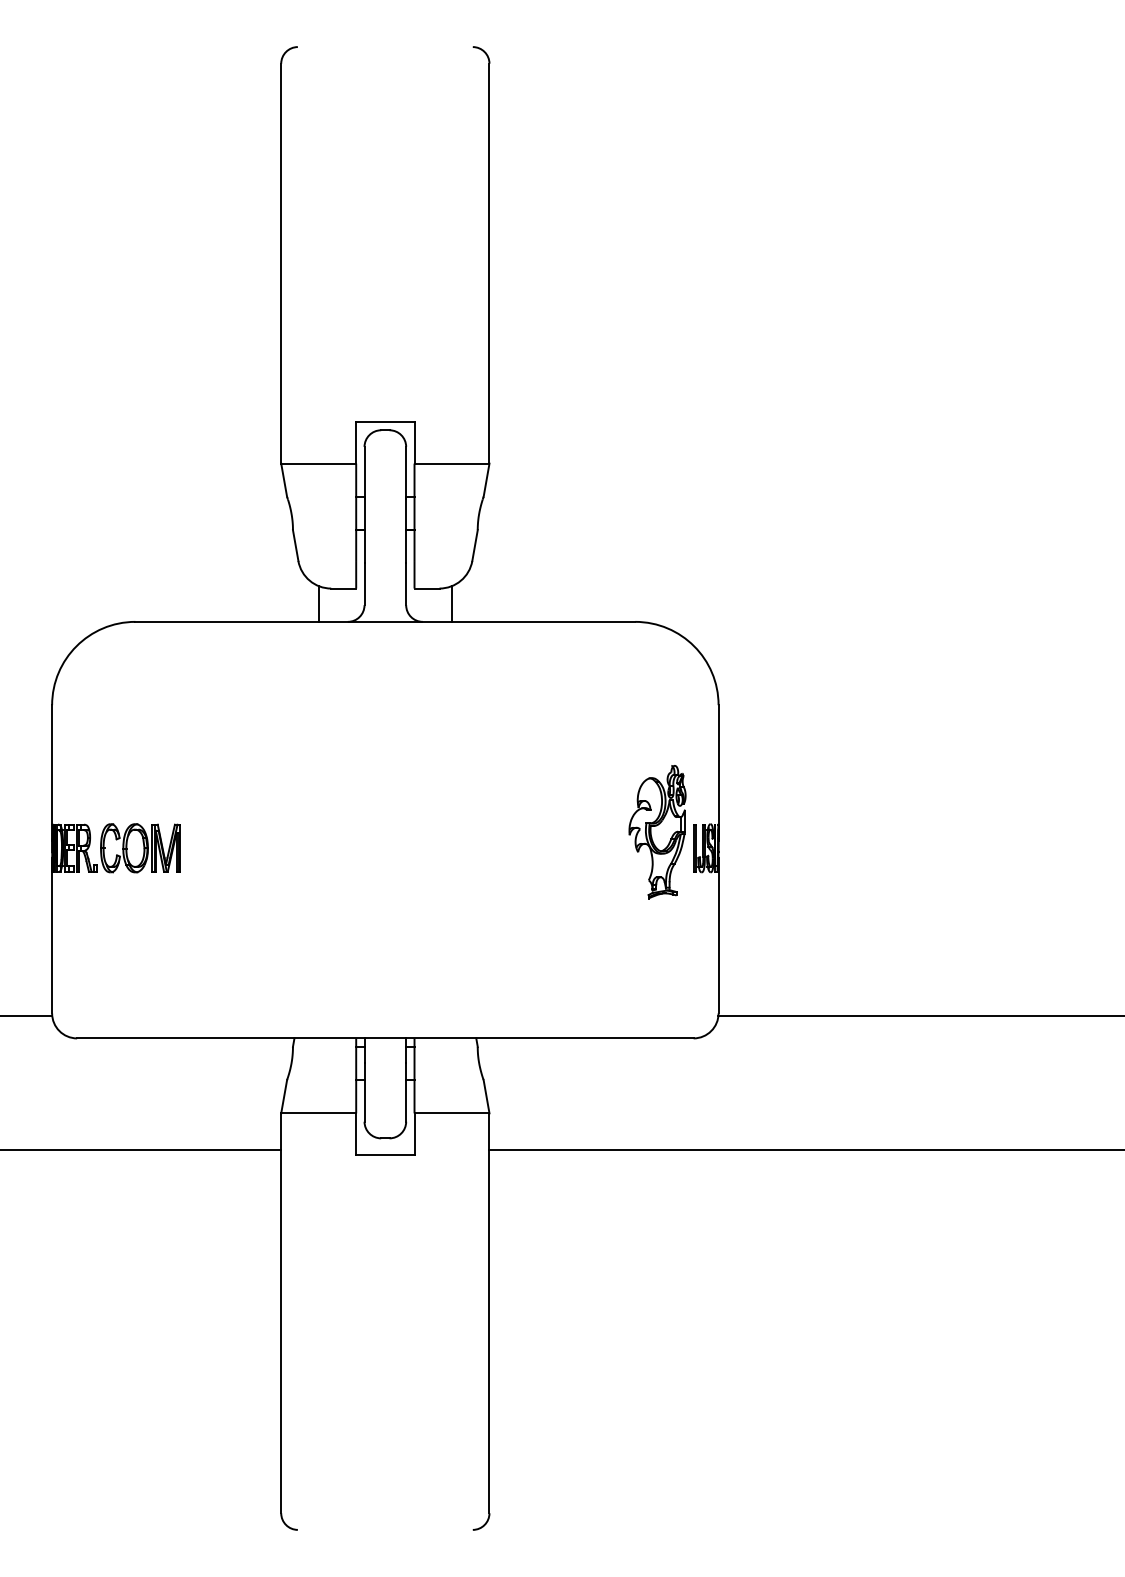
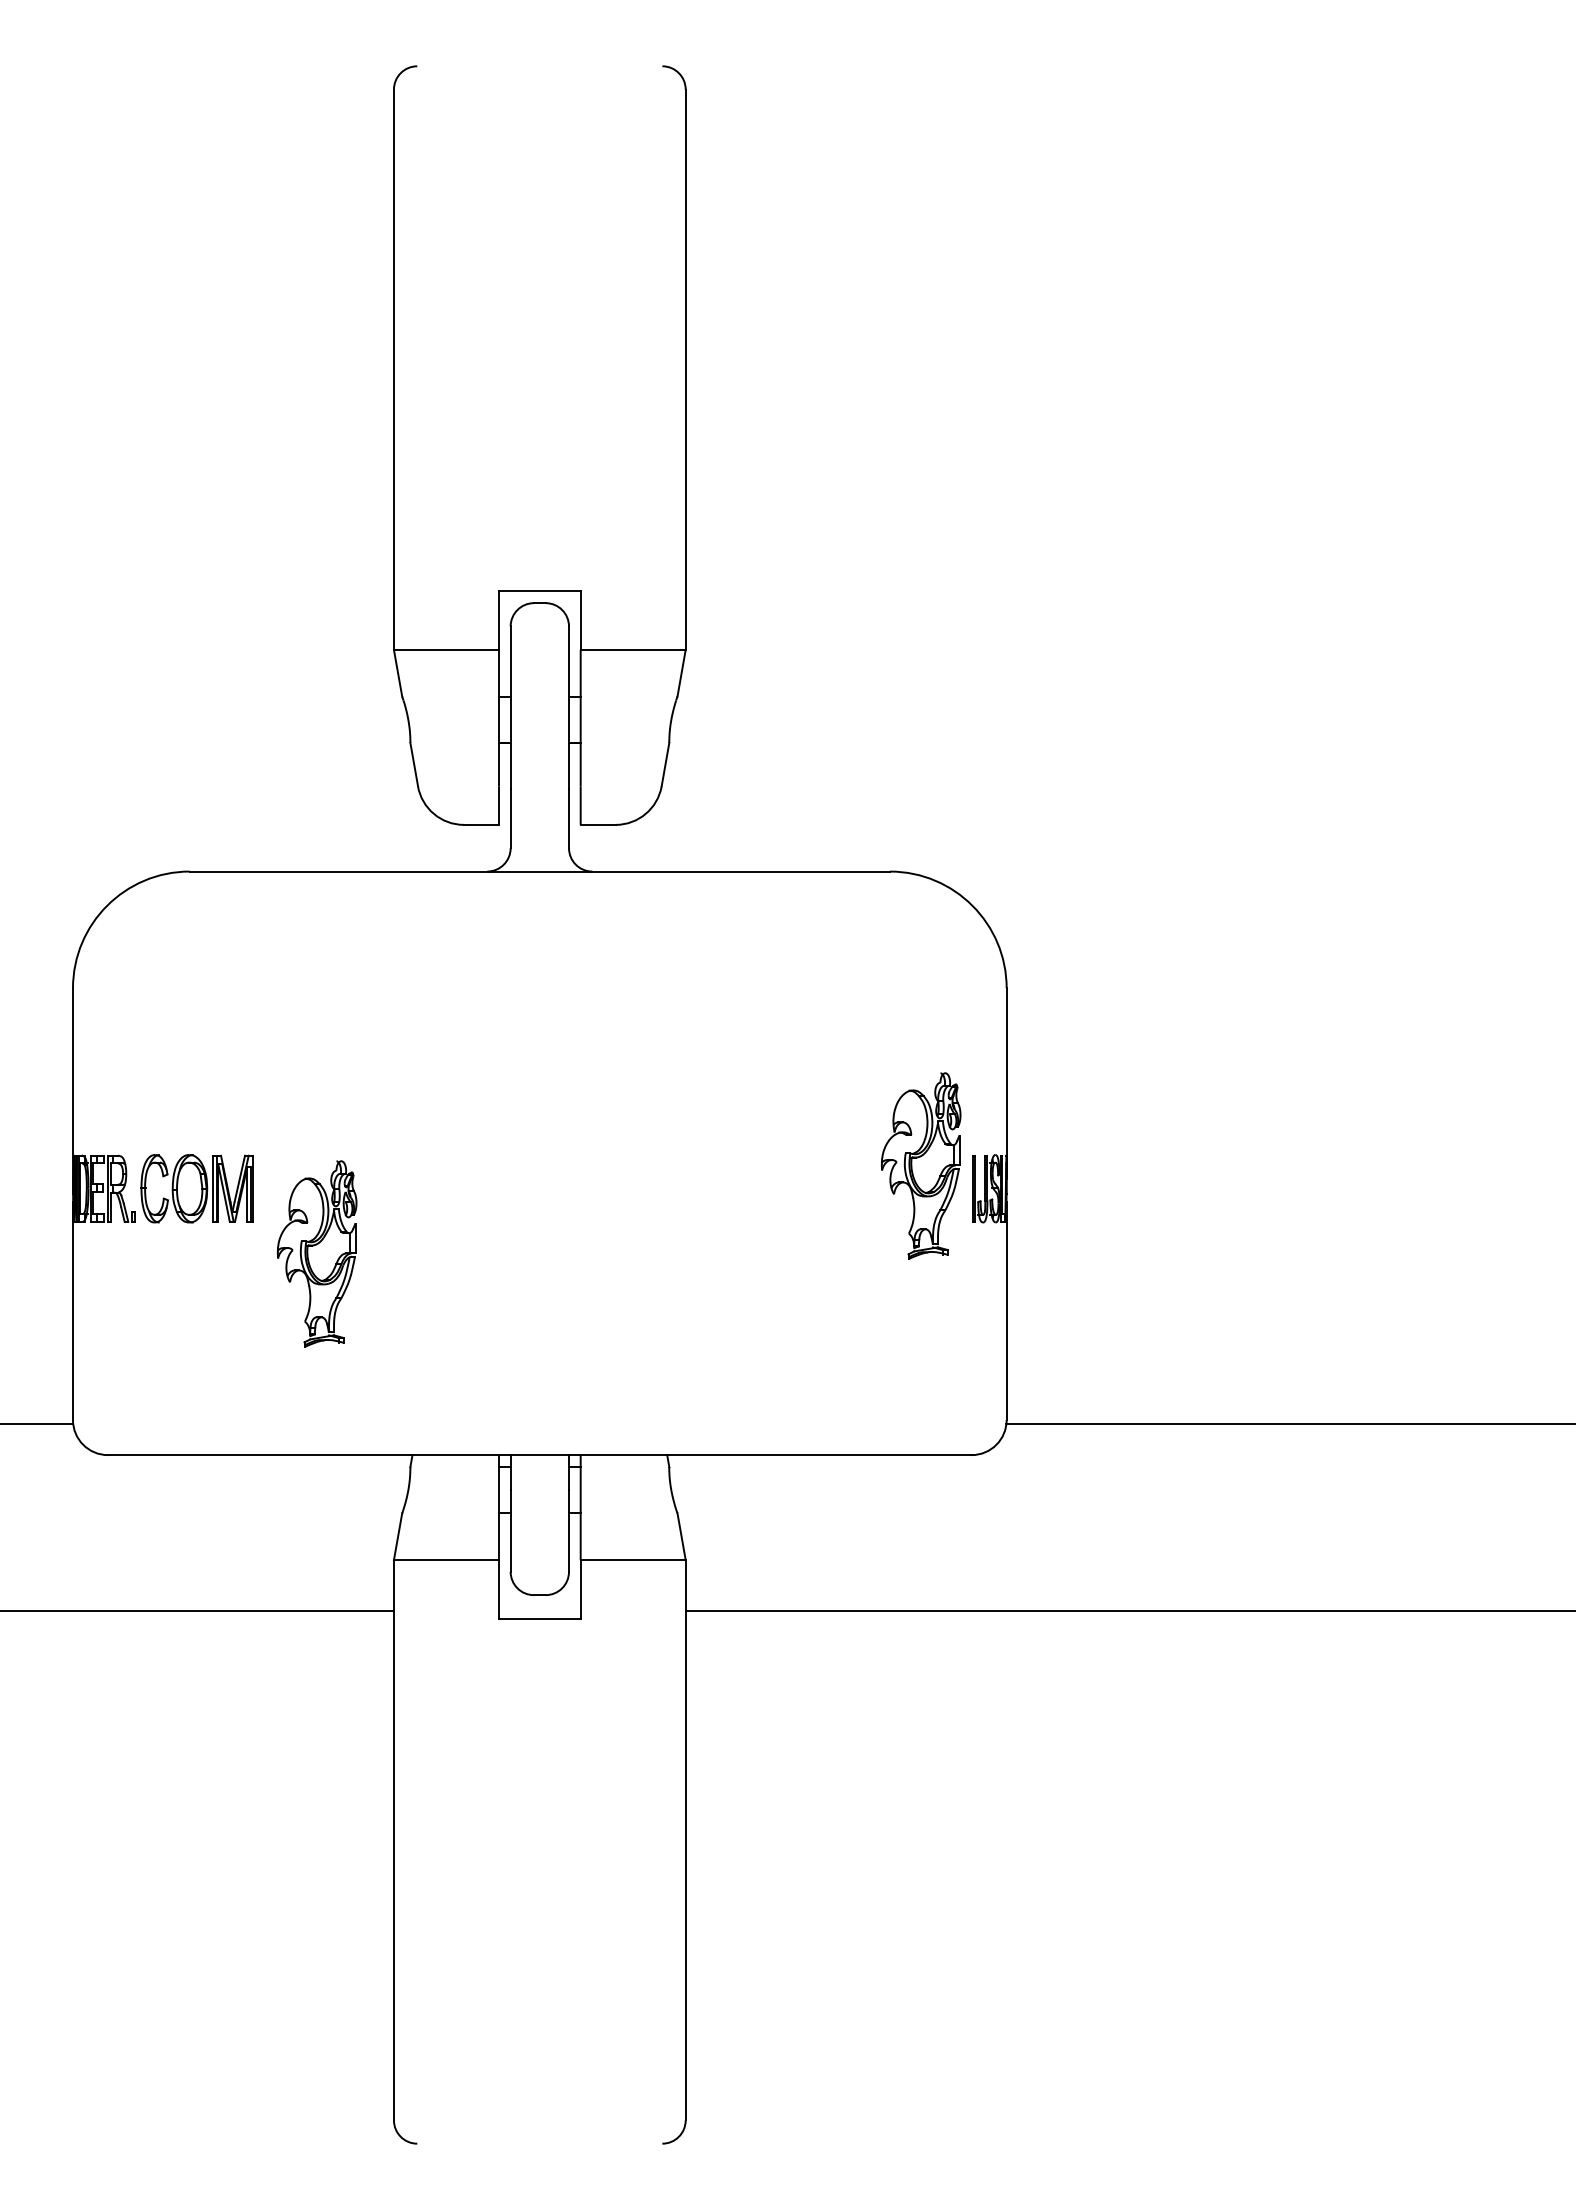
line: (318, 603) -> (446, 846), removed
line: (452, 603) -> (633, 846), removed
part: (226, 894) -> (317, 1253), added

